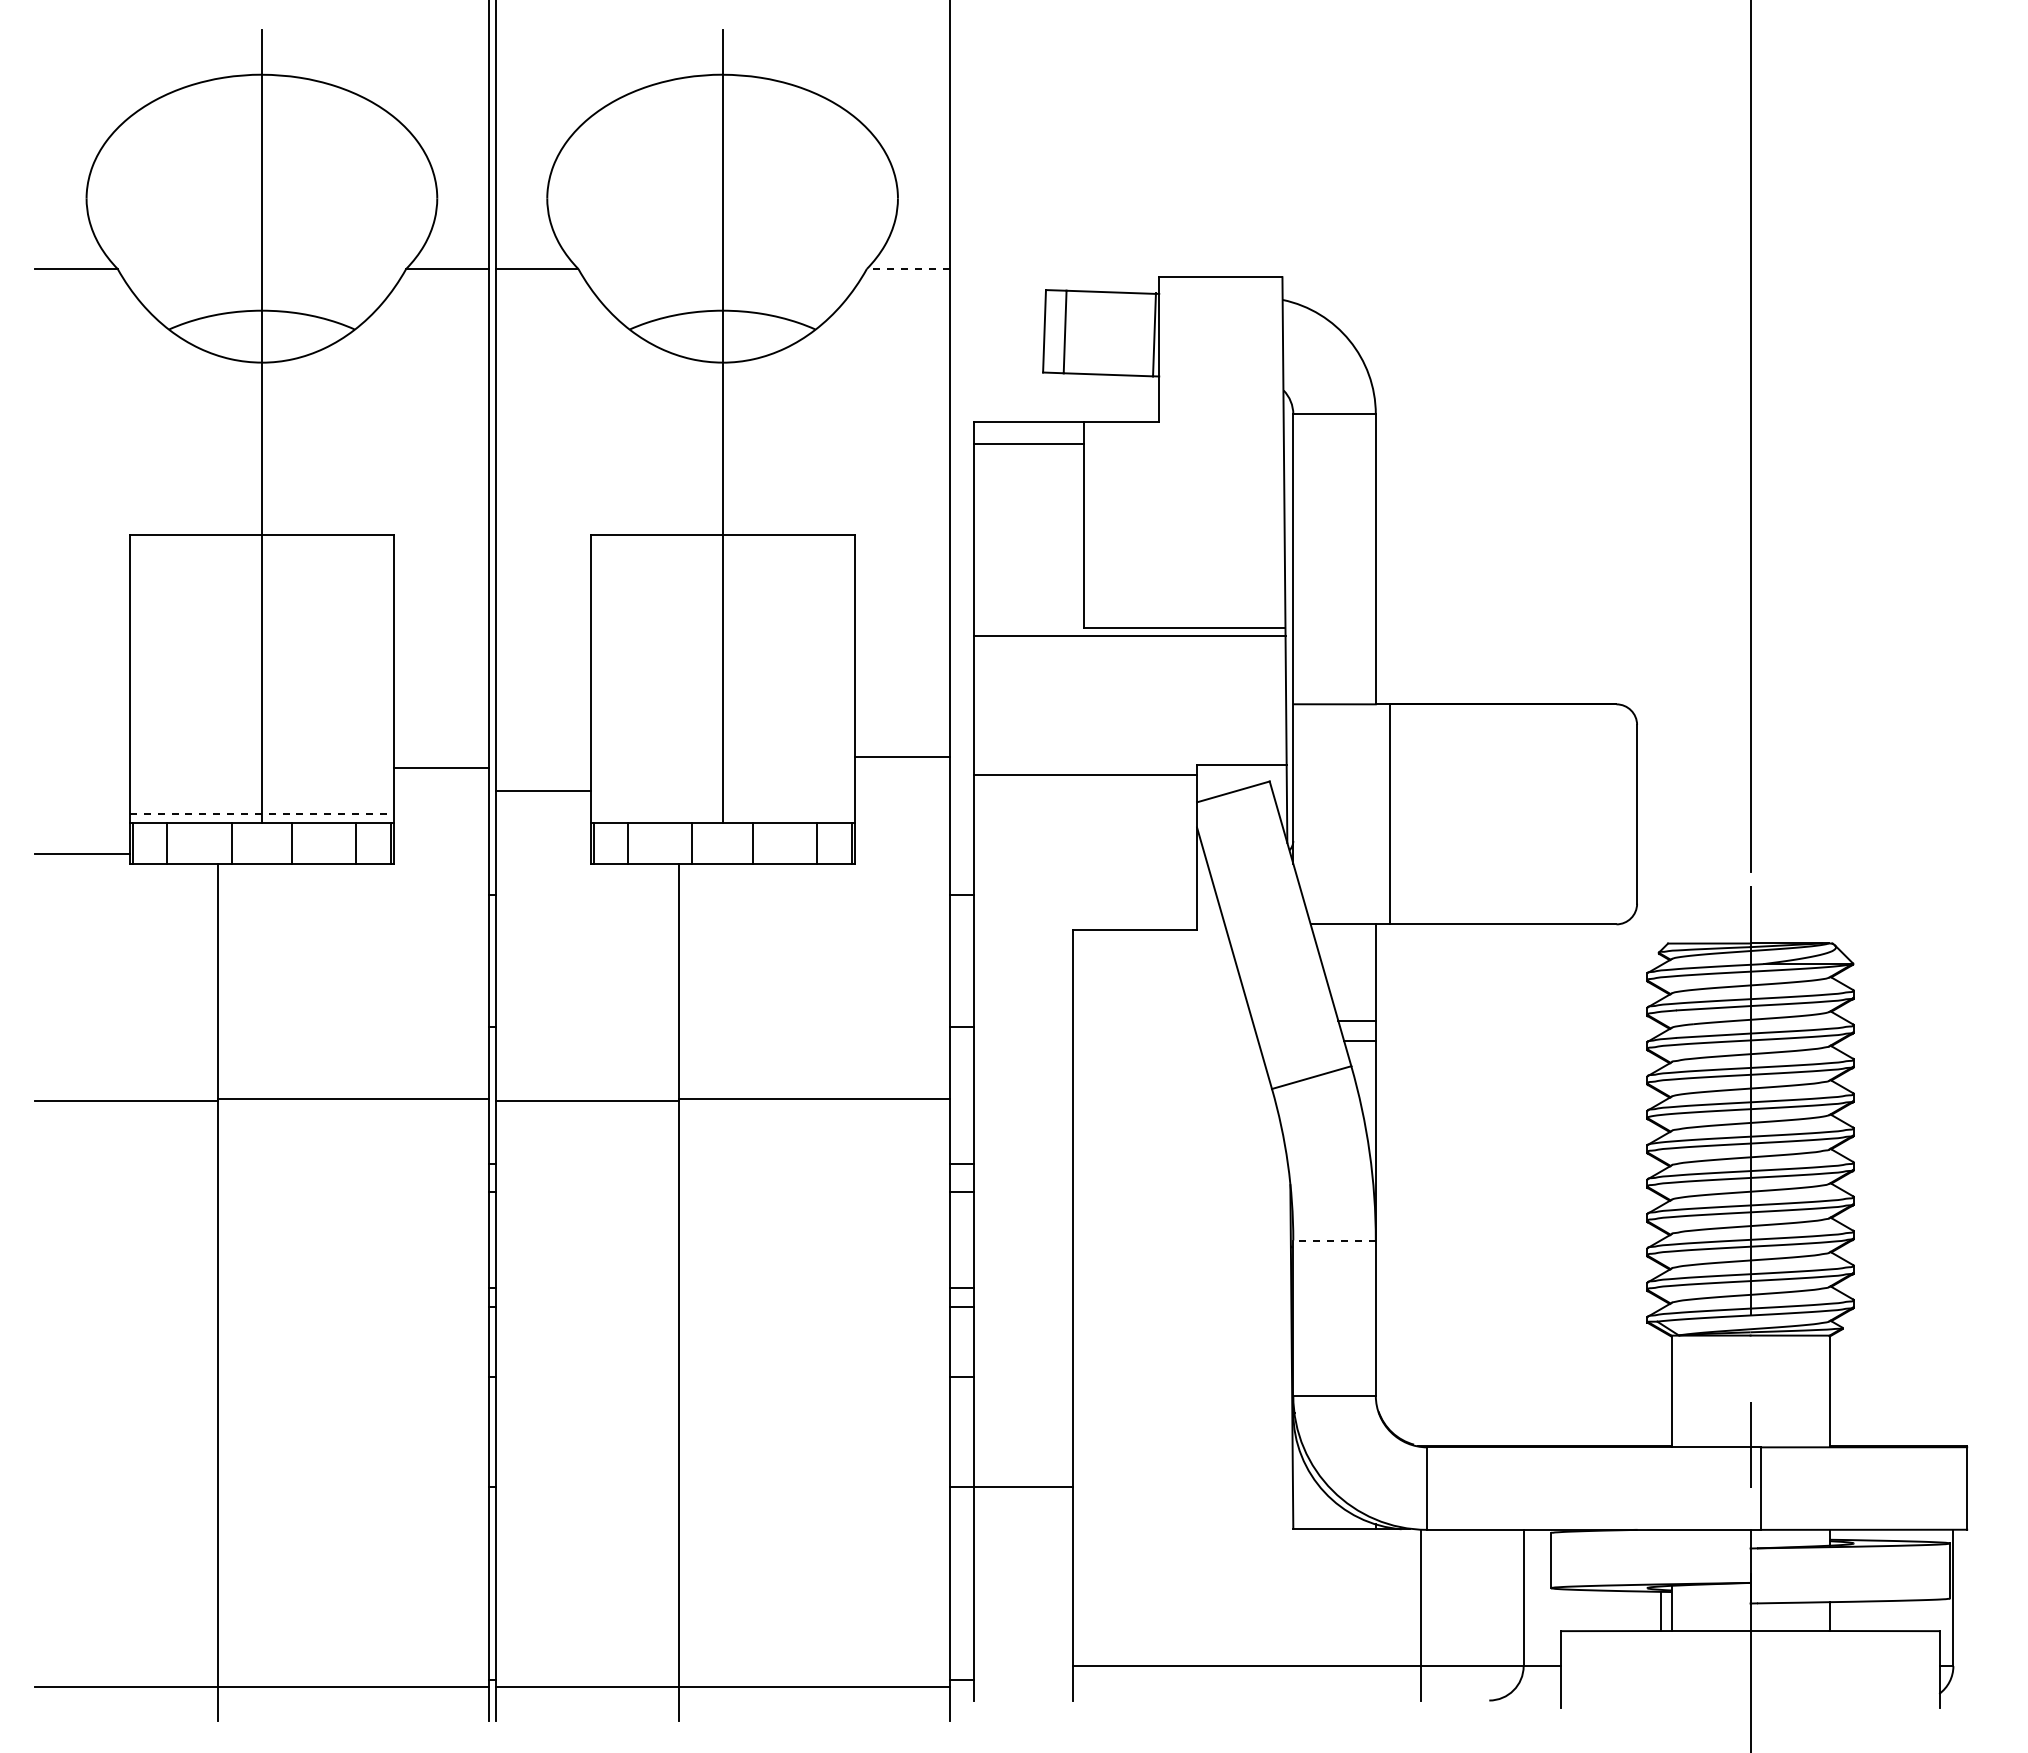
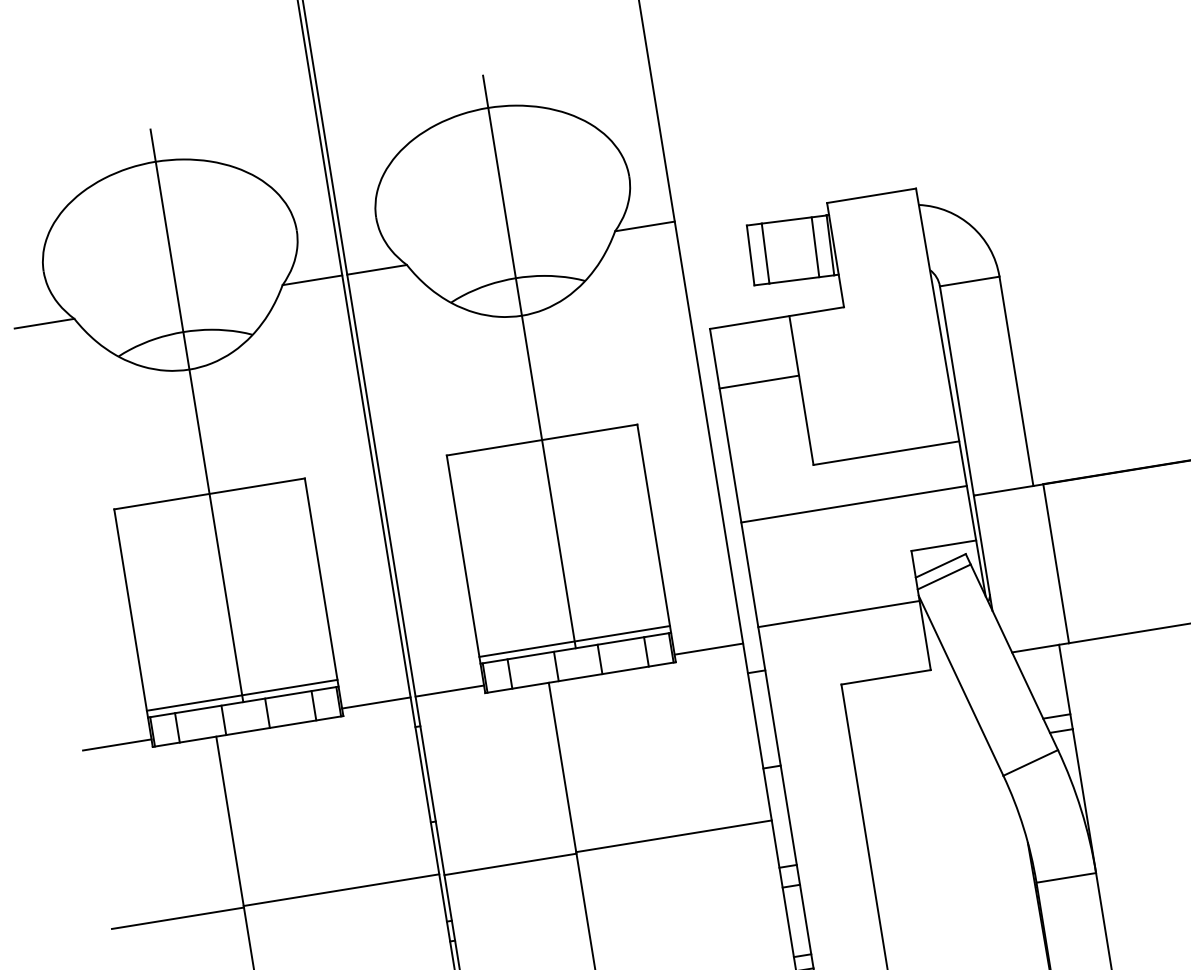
line: (907, 269) -> (644, 226), dashed -> solid
line: (1133, 334) -> (815, 247), added
line: (1028, 444) -> (759, 382), moved
line: (1129, 635) -> (853, 504), moved
line: (901, 756) -> (708, 649), moved
line: (440, 767) -> (375, 703), moved
line: (1085, 774) -> (839, 613), moved
line: (542, 790) -> (449, 691), moved
line: (1235, 807) -> (944, 576), added
line: (262, 813) -> (242, 694), dashed -> solid
line: (722, 813) -> (574, 641), added
line: (1334, 1240) -> (1066, 877), dashed -> solid

